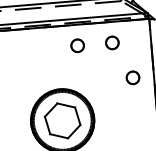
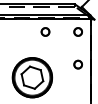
part: (111, 42) -> (77, 31), moved
part: (131, 77) -> (77, 64), moved

